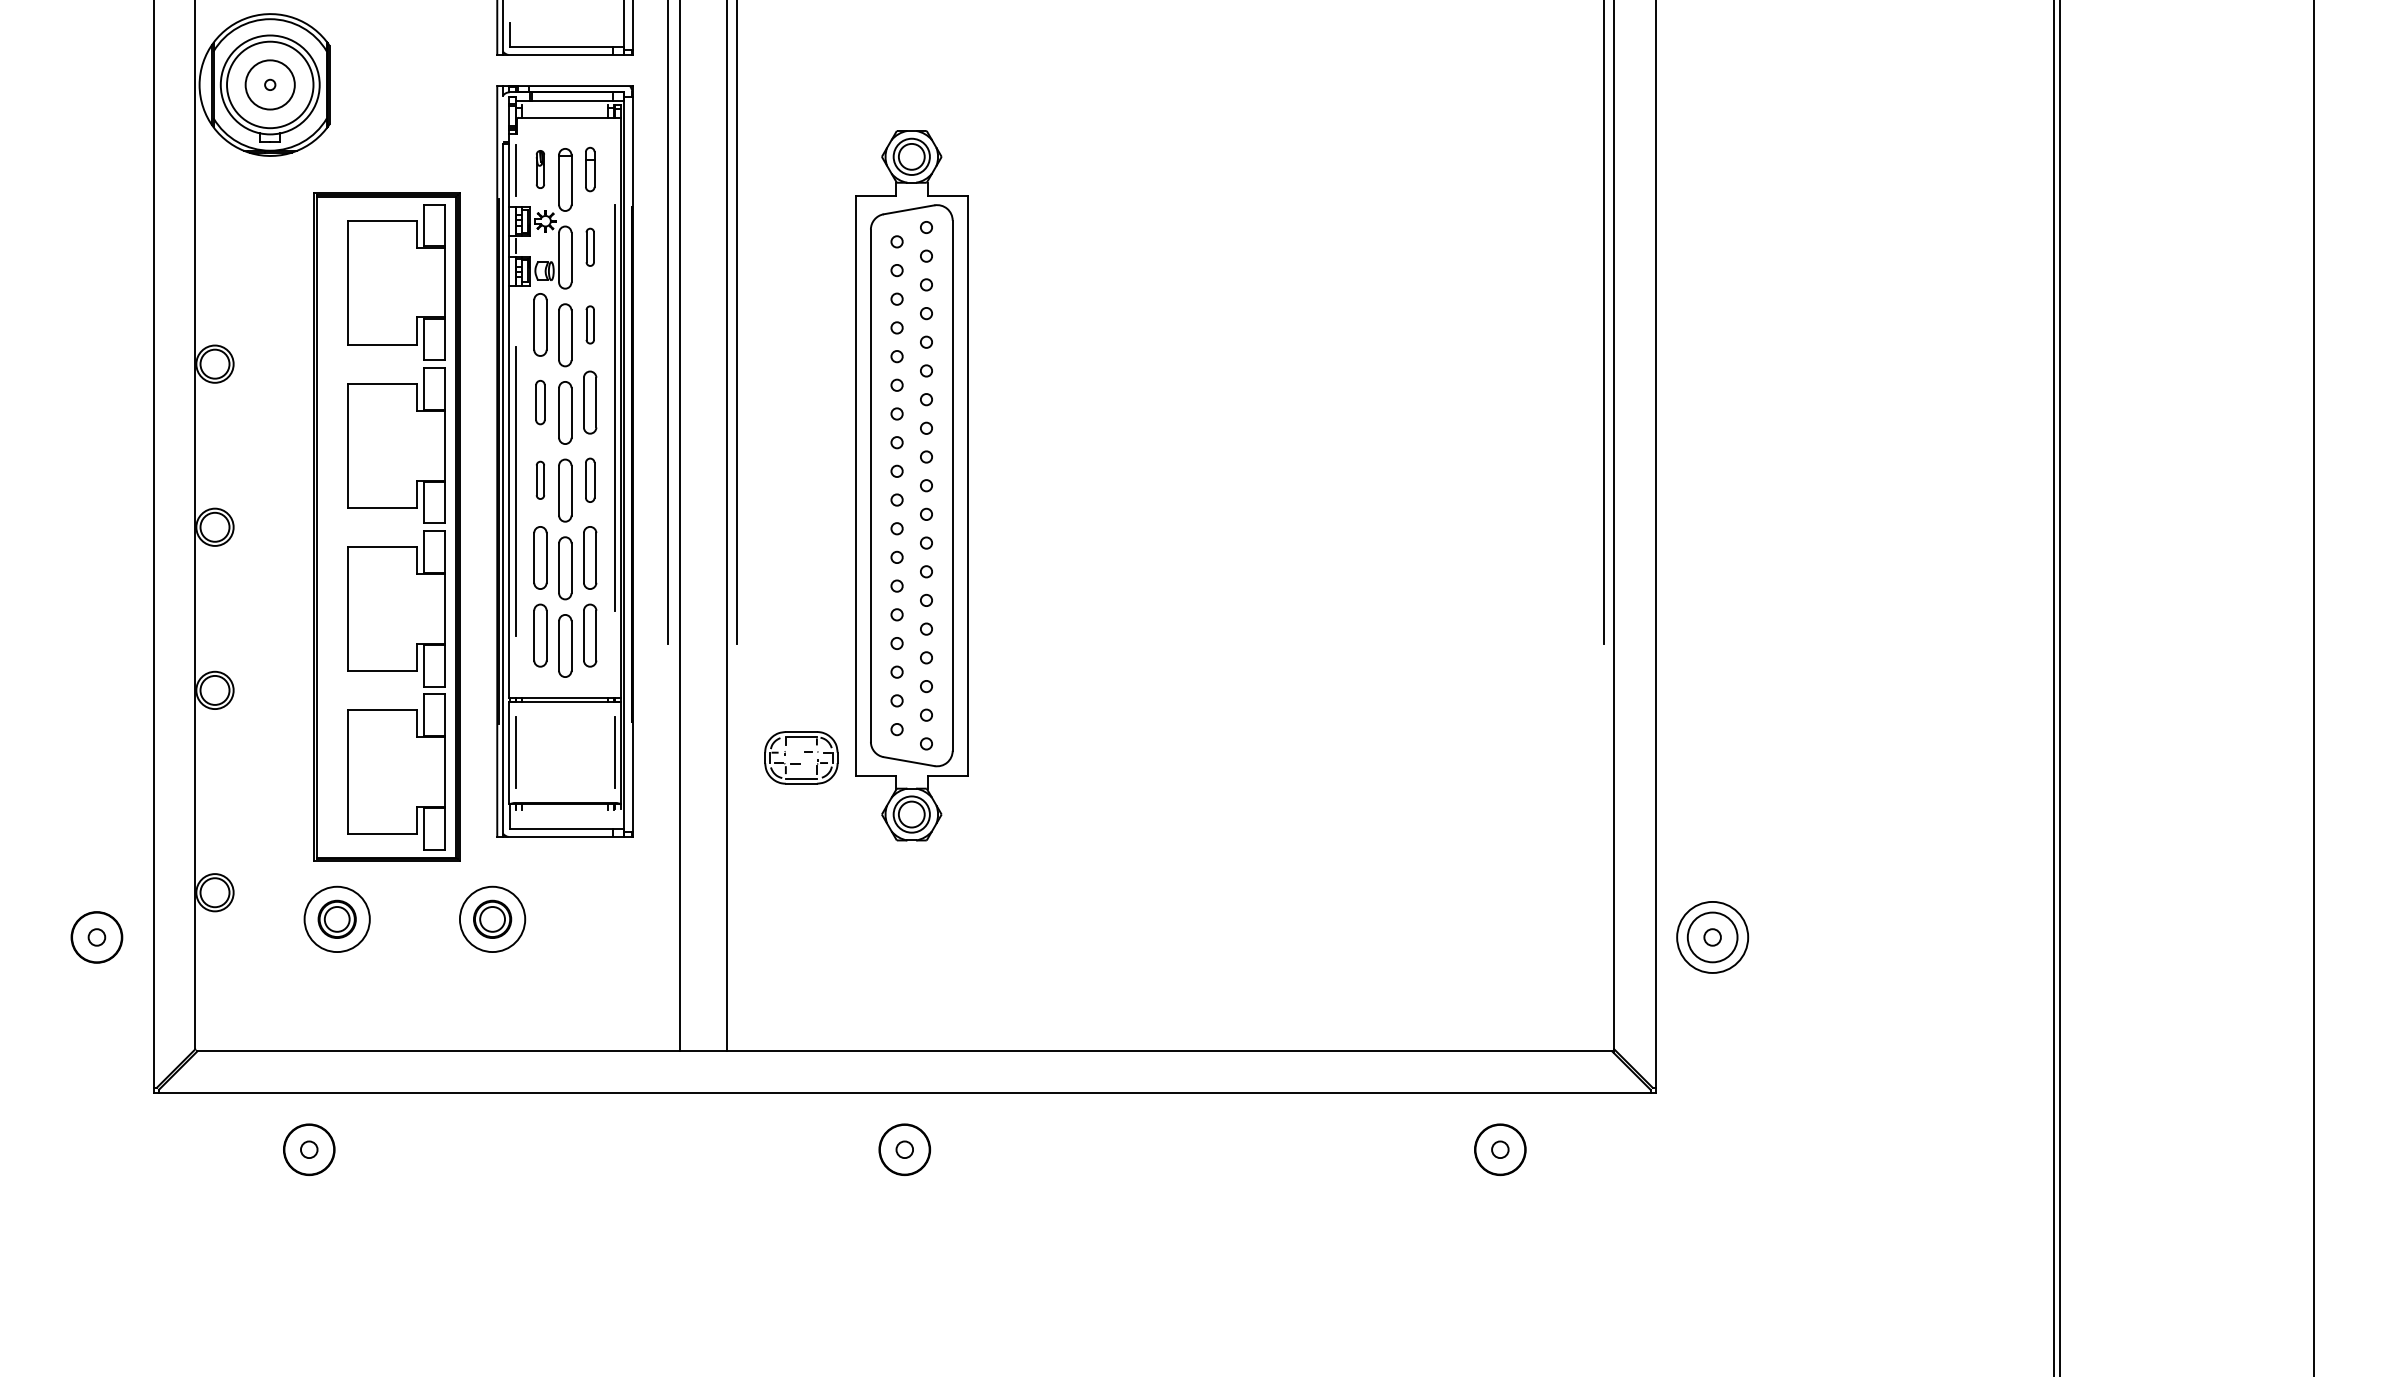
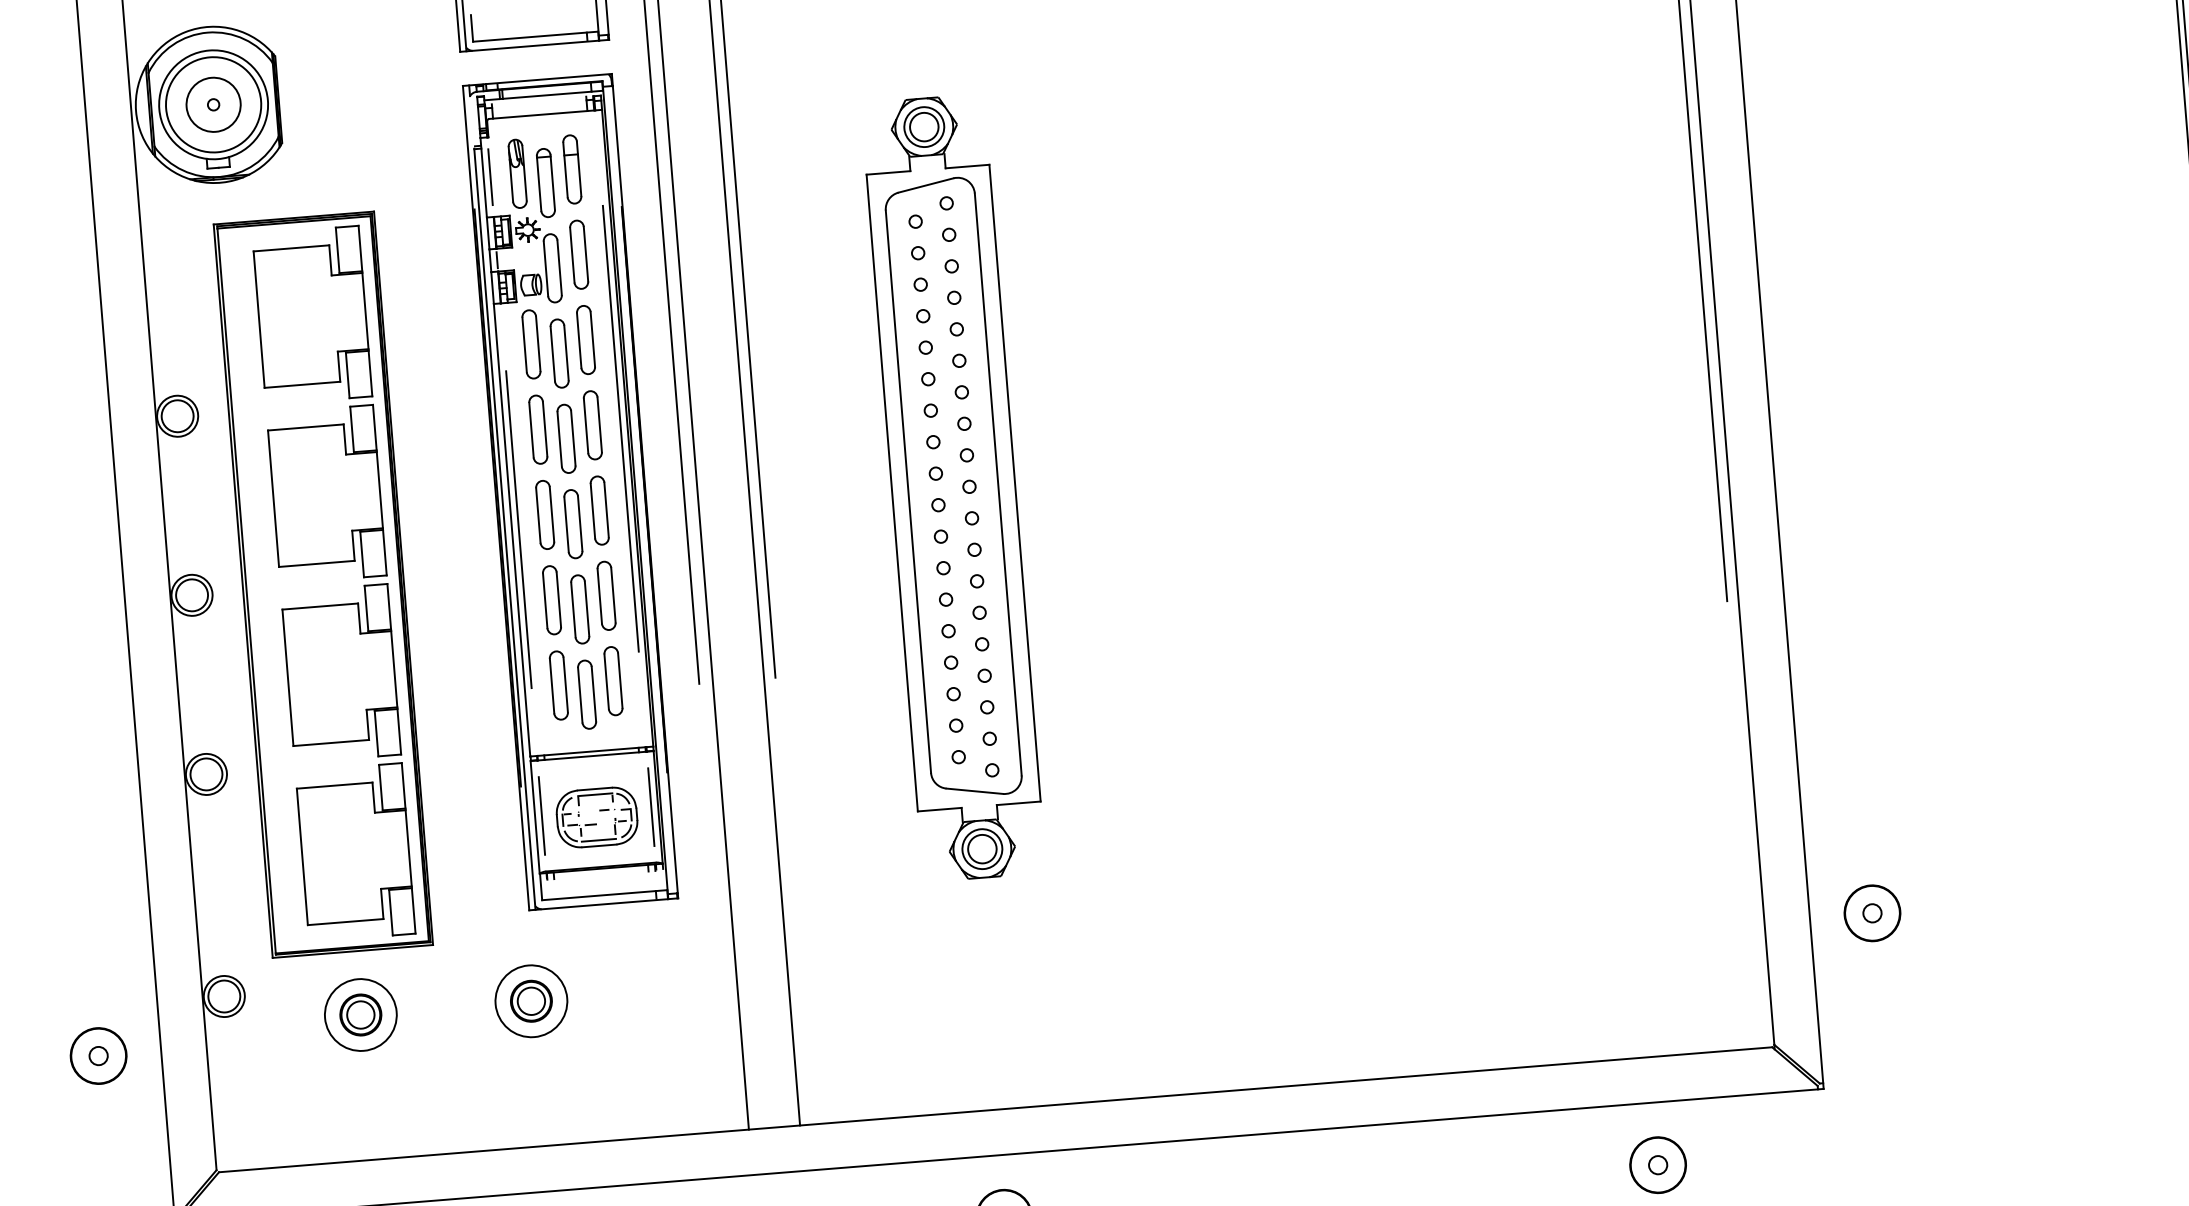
part: (540, 169) -> (517, 173), size x1.67
part: (590, 169) -> (572, 169), size x1.43
part: (590, 247) -> (579, 254), size x1.67
part: (590, 324) -> (586, 339), size x1.67
part: (540, 402) -> (538, 429), size x1.43
part: (540, 480) -> (545, 515), size x1.67
part: (590, 480) -> (600, 510), size x1.43
part: (386, 526) -> (323, 583), moved
part: (801, 757) -> (597, 817), moved
circle: (1712, 937) -> (1872, 913), size x0.71

